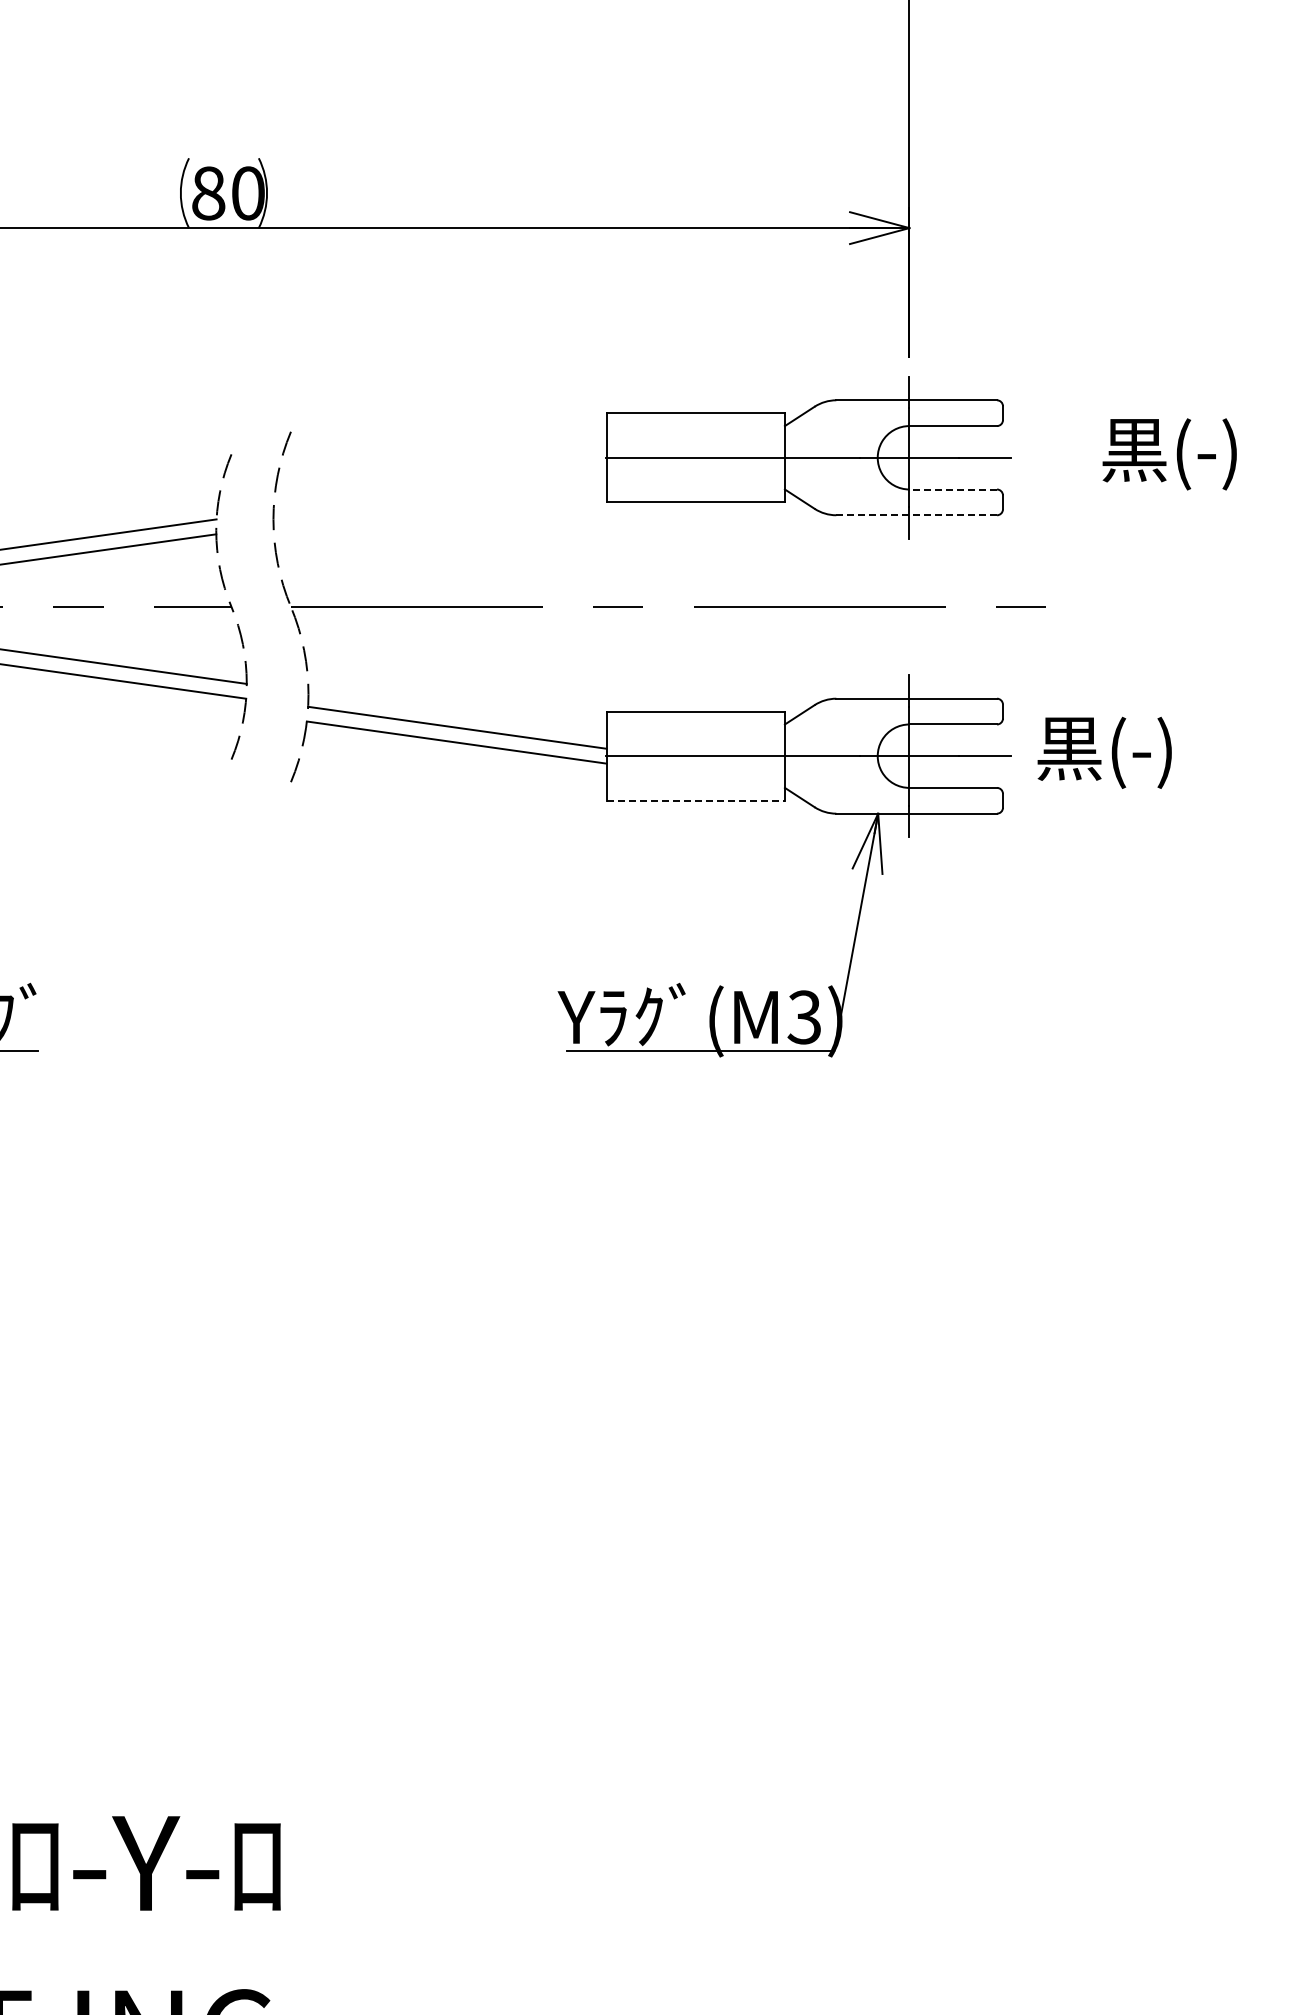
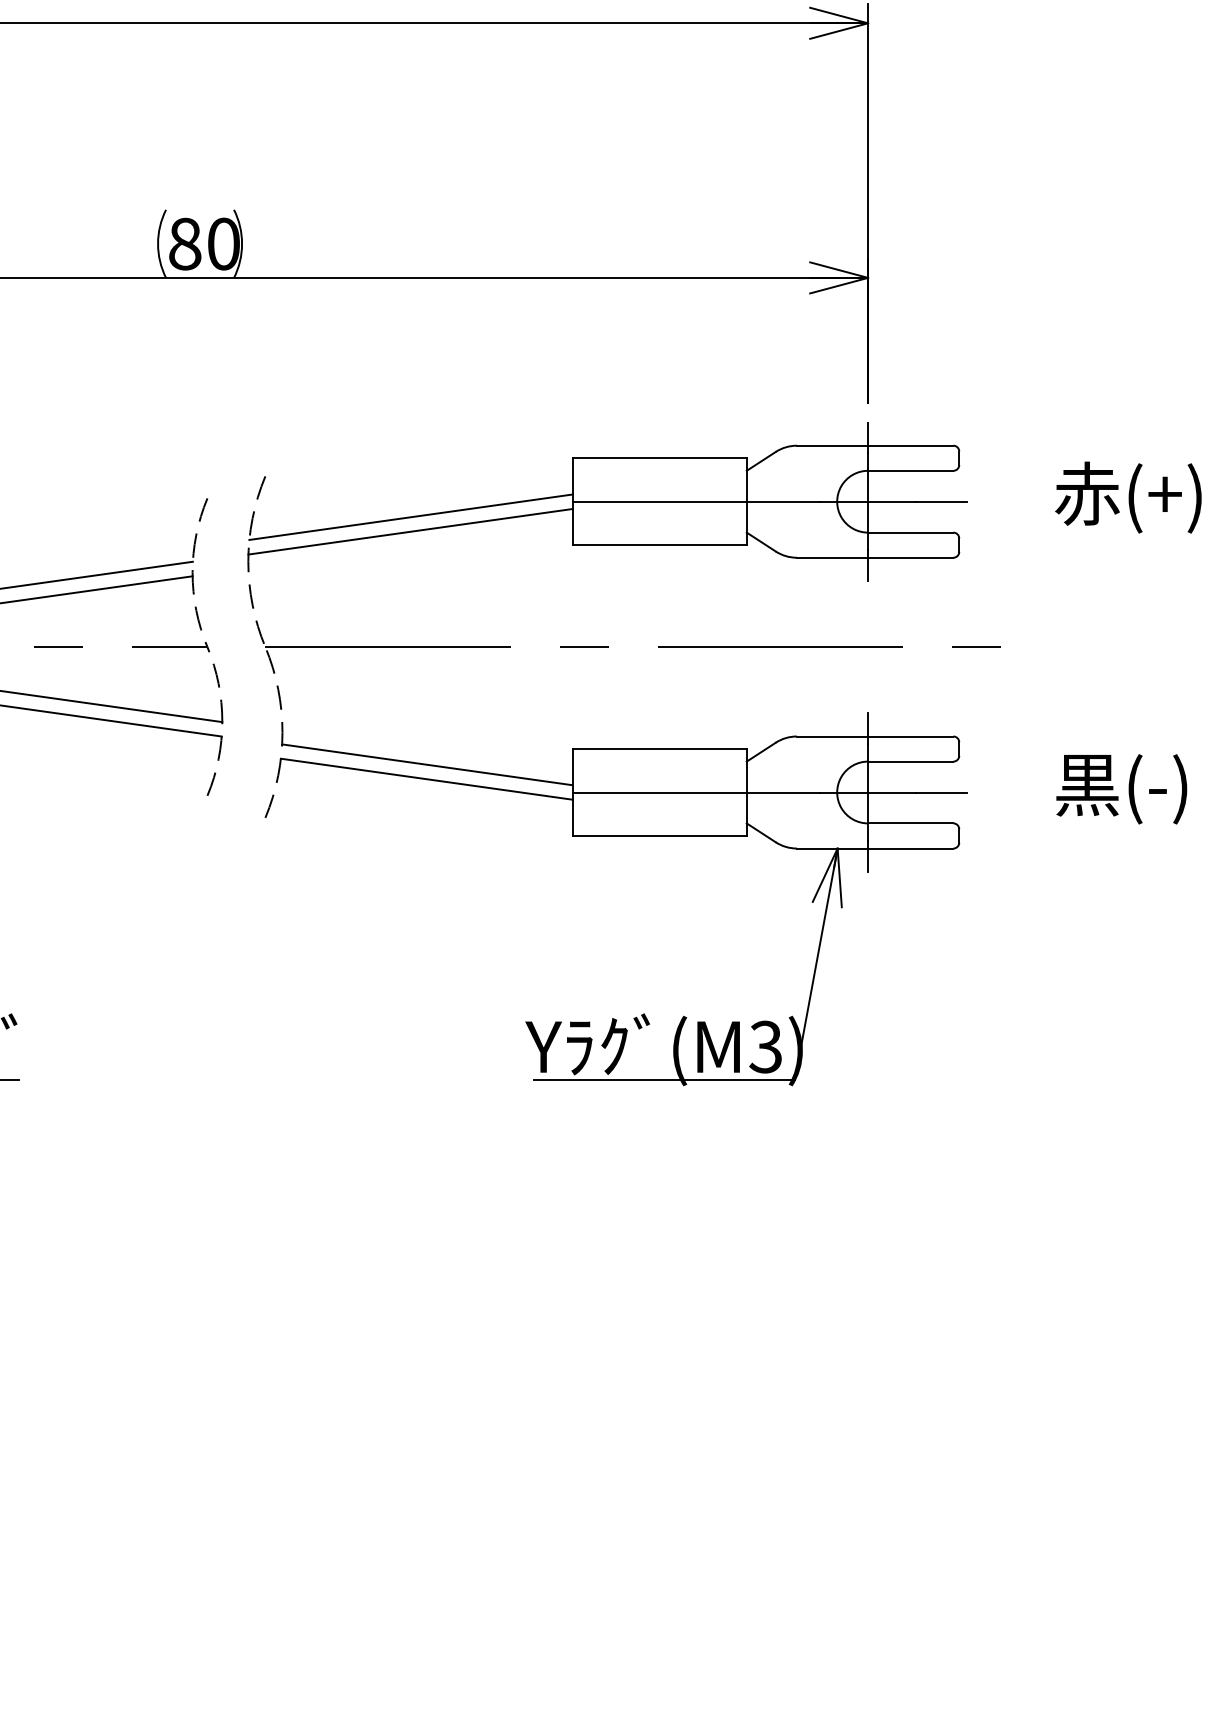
text: (1176, 453) -> (1128, 497), 黒(-) -> 赤(+)
line: (440, 473) -> (411, 517), added
line: (439, 488) -> (410, 531), added
line: (953, 489) -> (911, 532), dashed -> solid
line: (916, 515) -> (874, 557), dashed -> solid
text: (1104, 752) -> (1121, 788), moved
line: (696, 800) -> (660, 835), dashed -> solid

